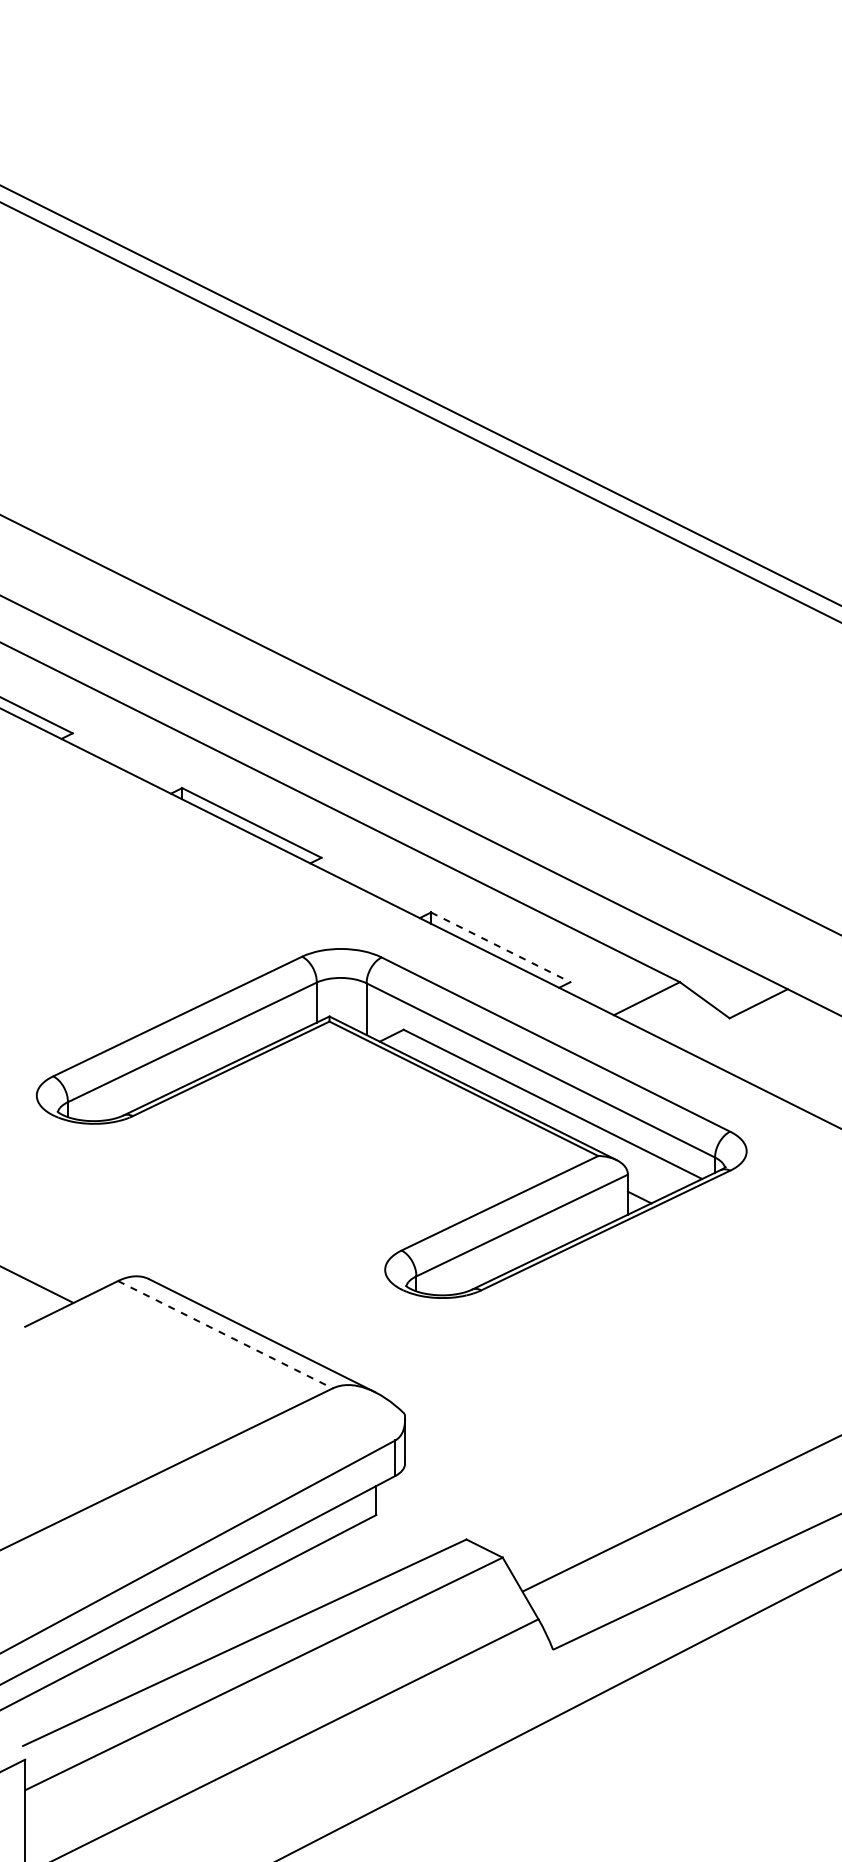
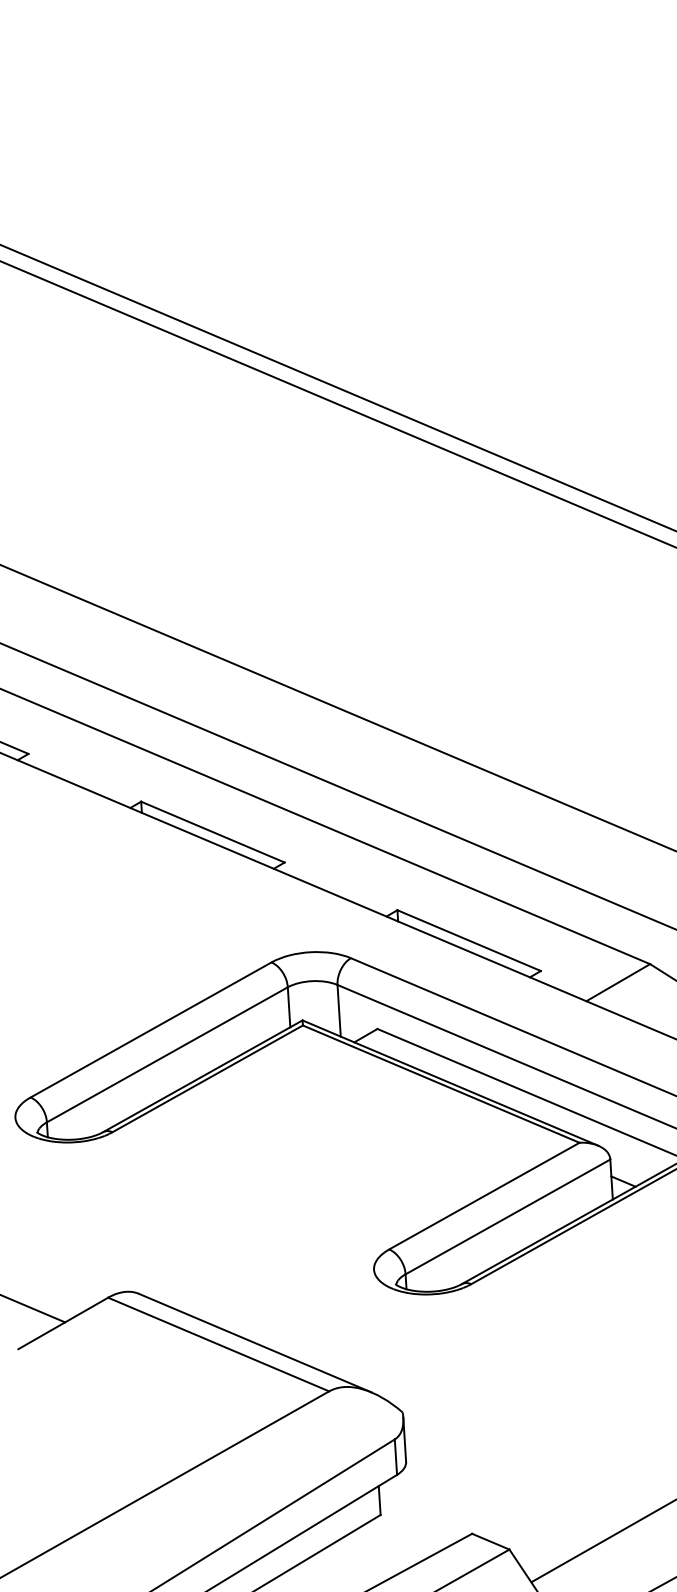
line: (500, 947) -> (468, 940), dashed -> solid
line: (225, 1334) -> (218, 1344), dashed -> solid

